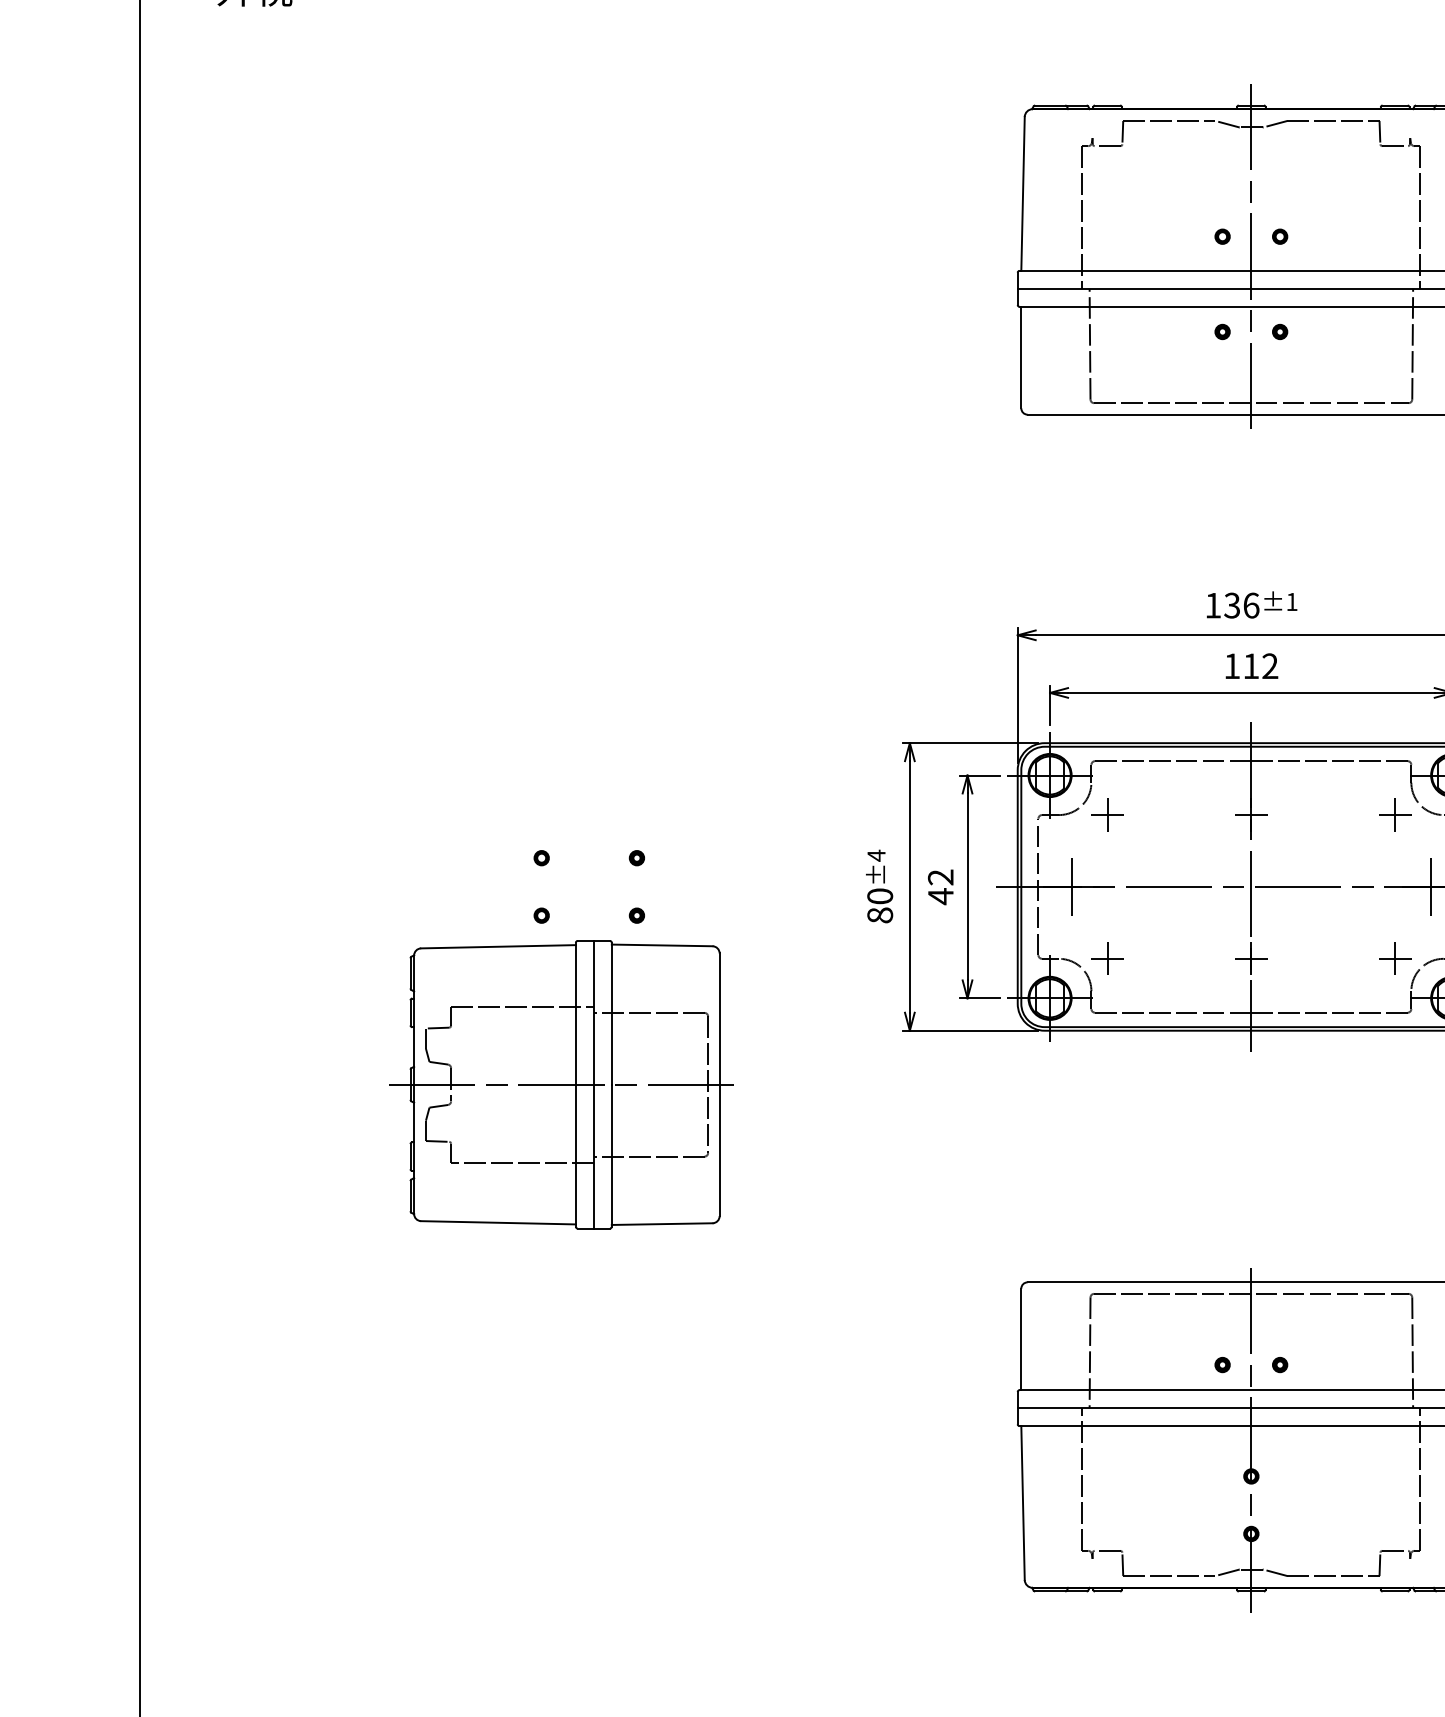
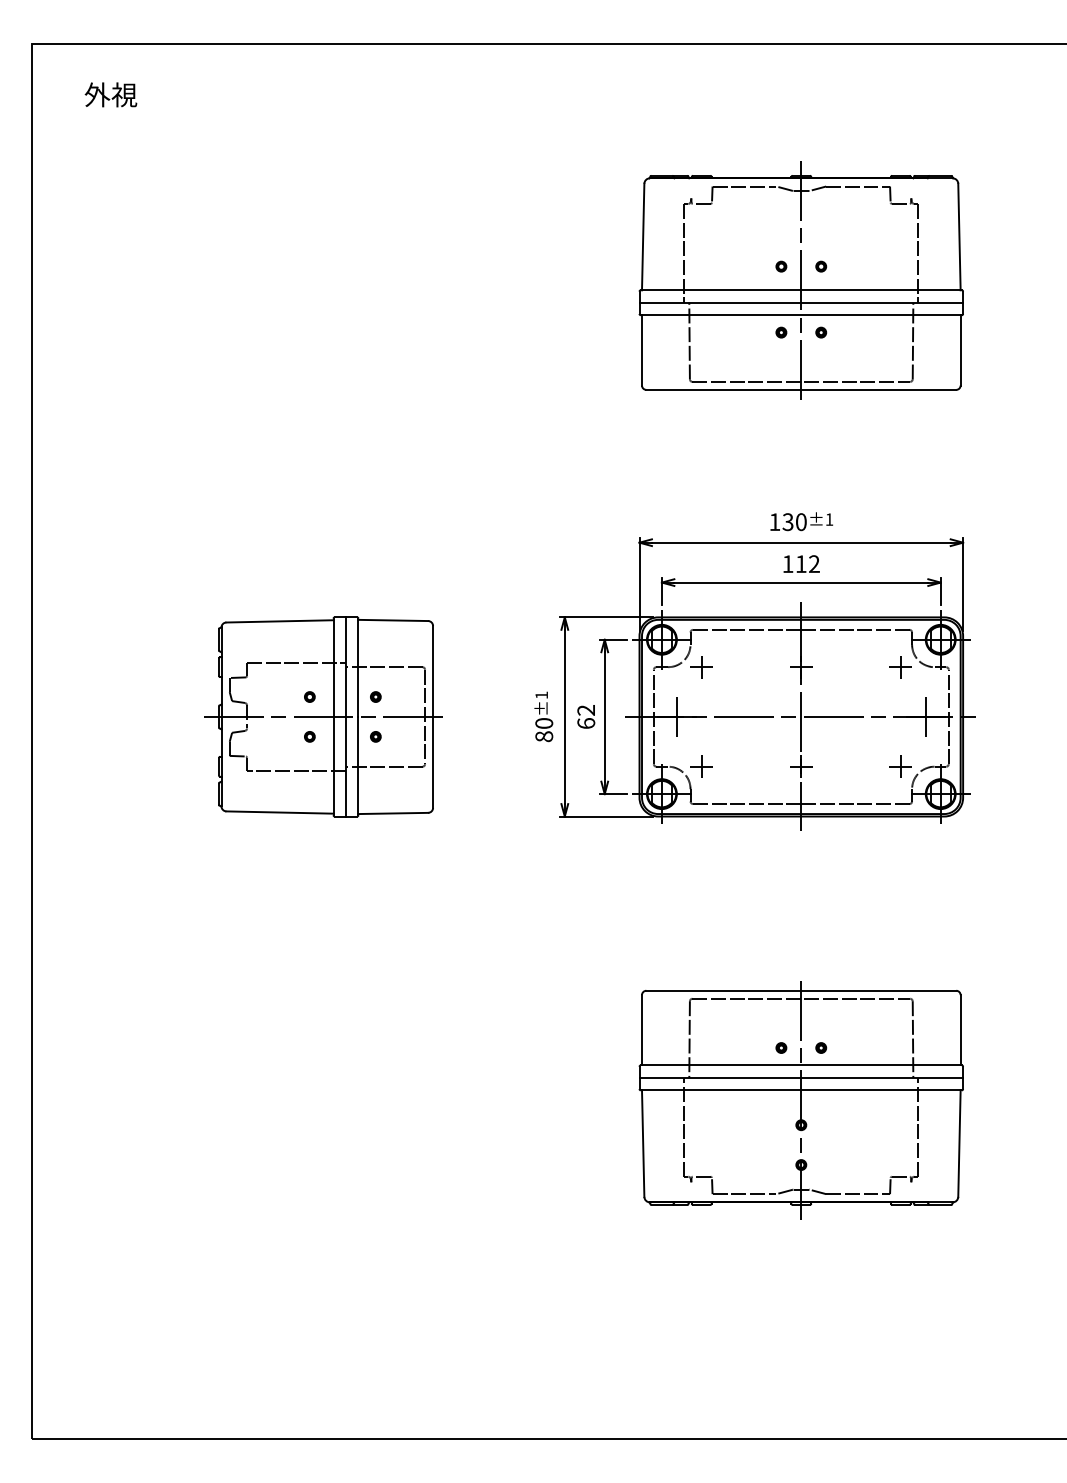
text: (1251, 604) -> (801, 521), 136 -> 130
text: (876, 855) -> (541, 695), ±4 -> ±1
text: (941, 896) -> (586, 723), 42 -> 62
part: (561, 1084) -> (323, 716), moved

